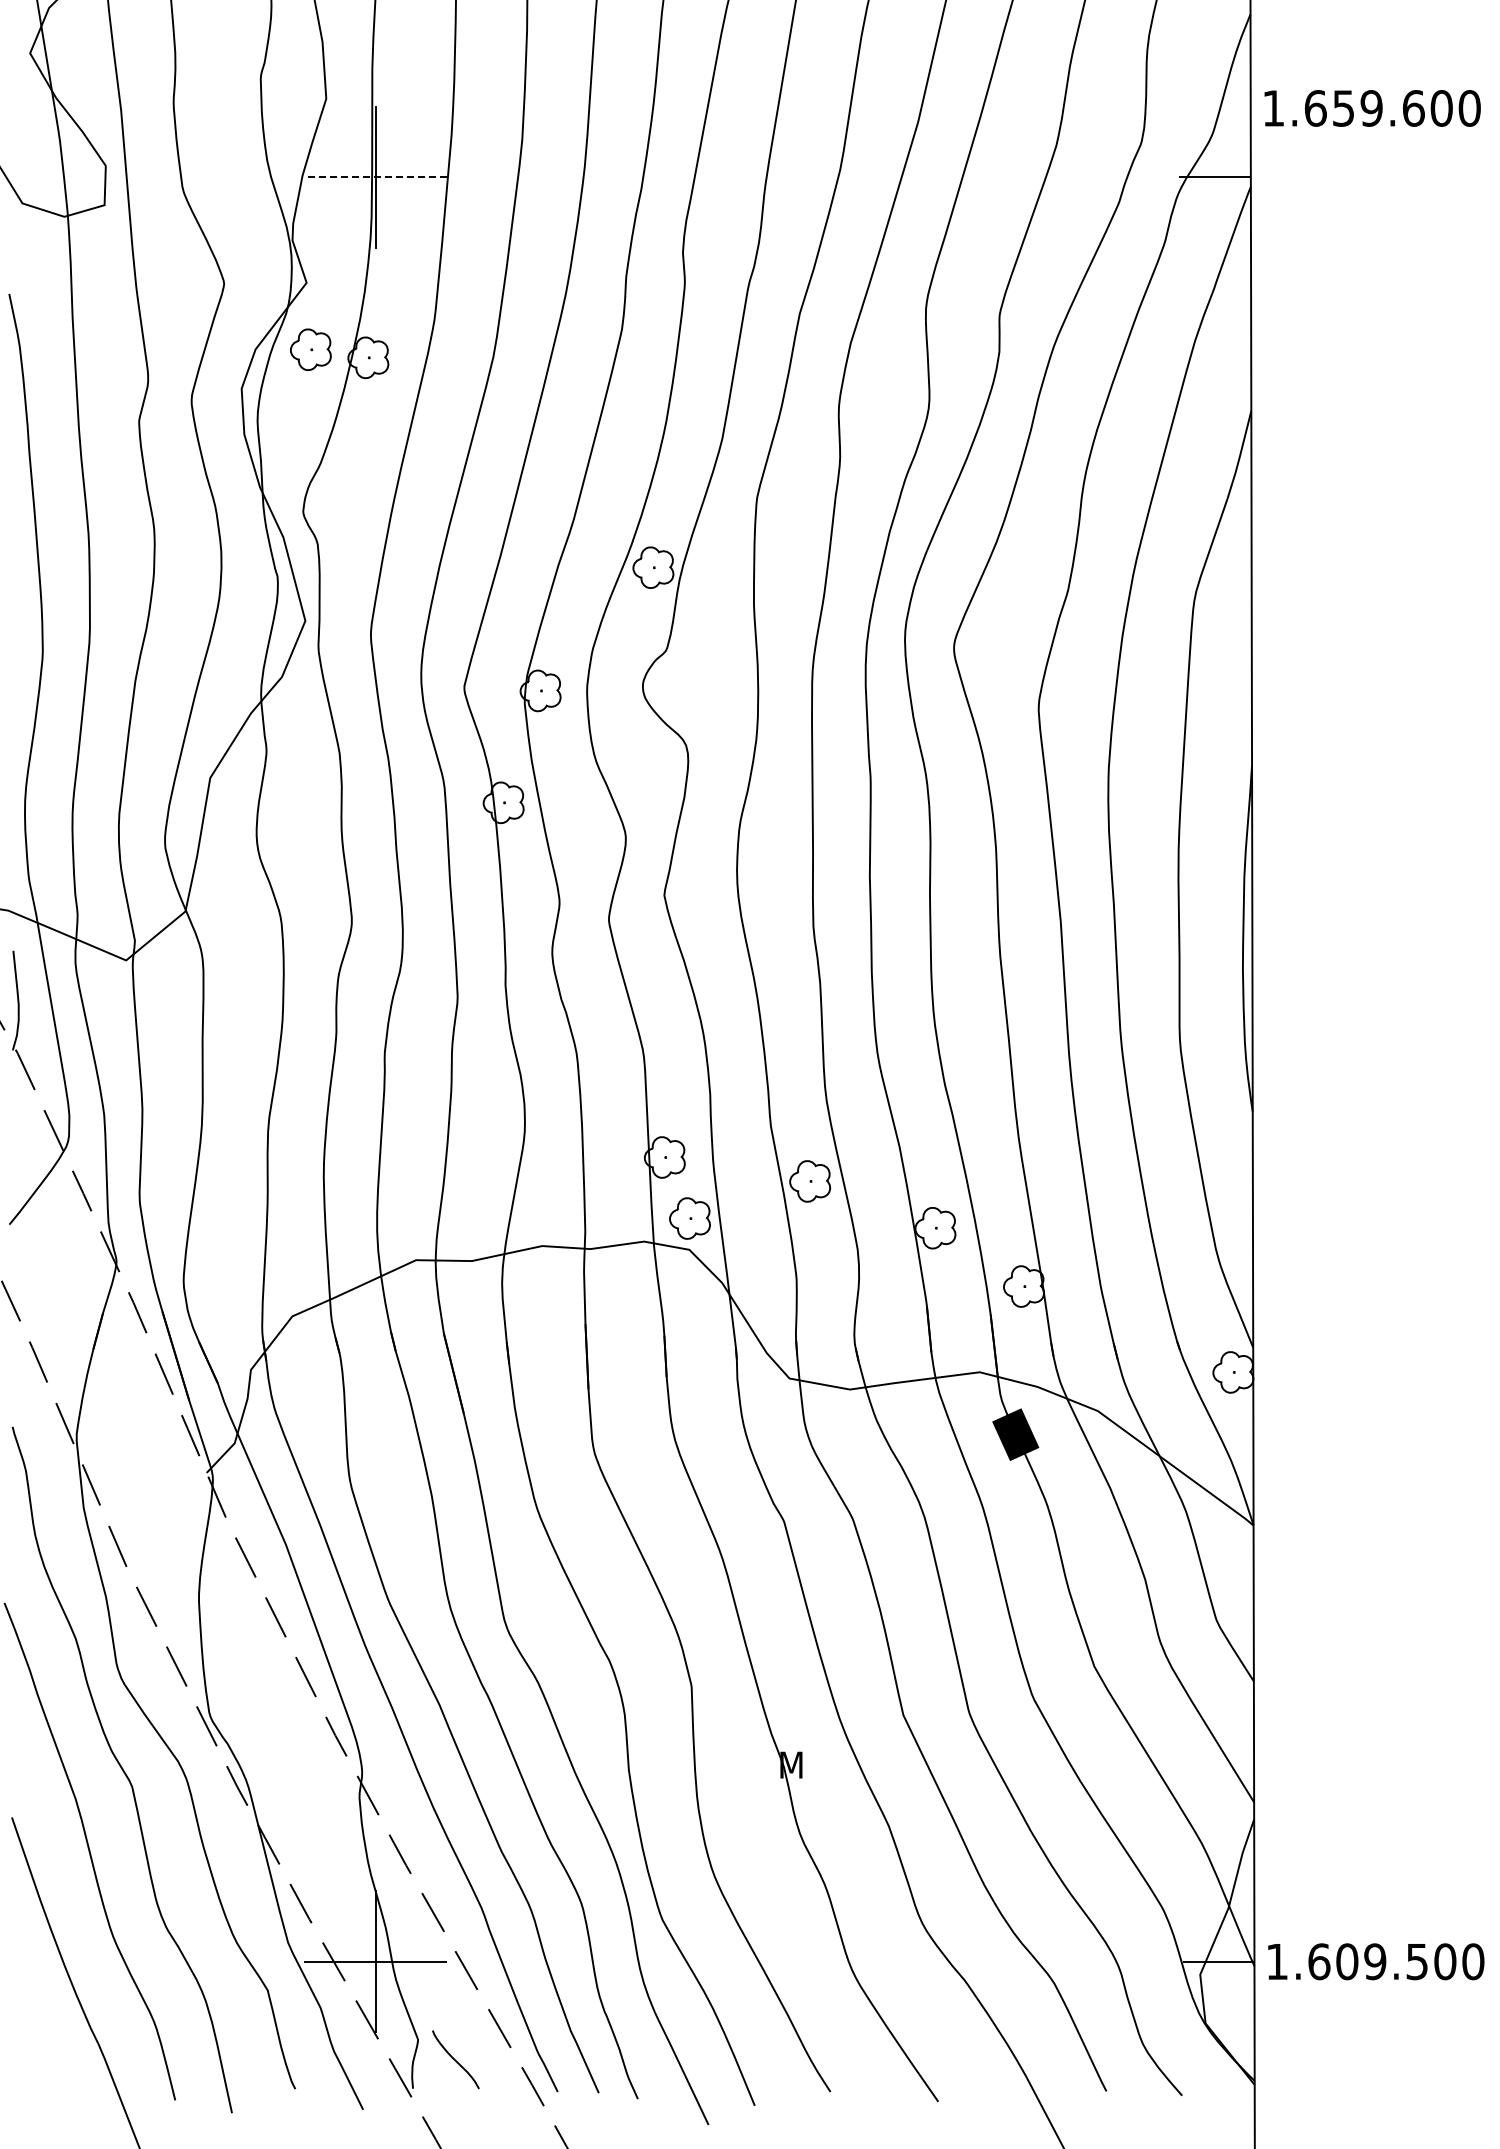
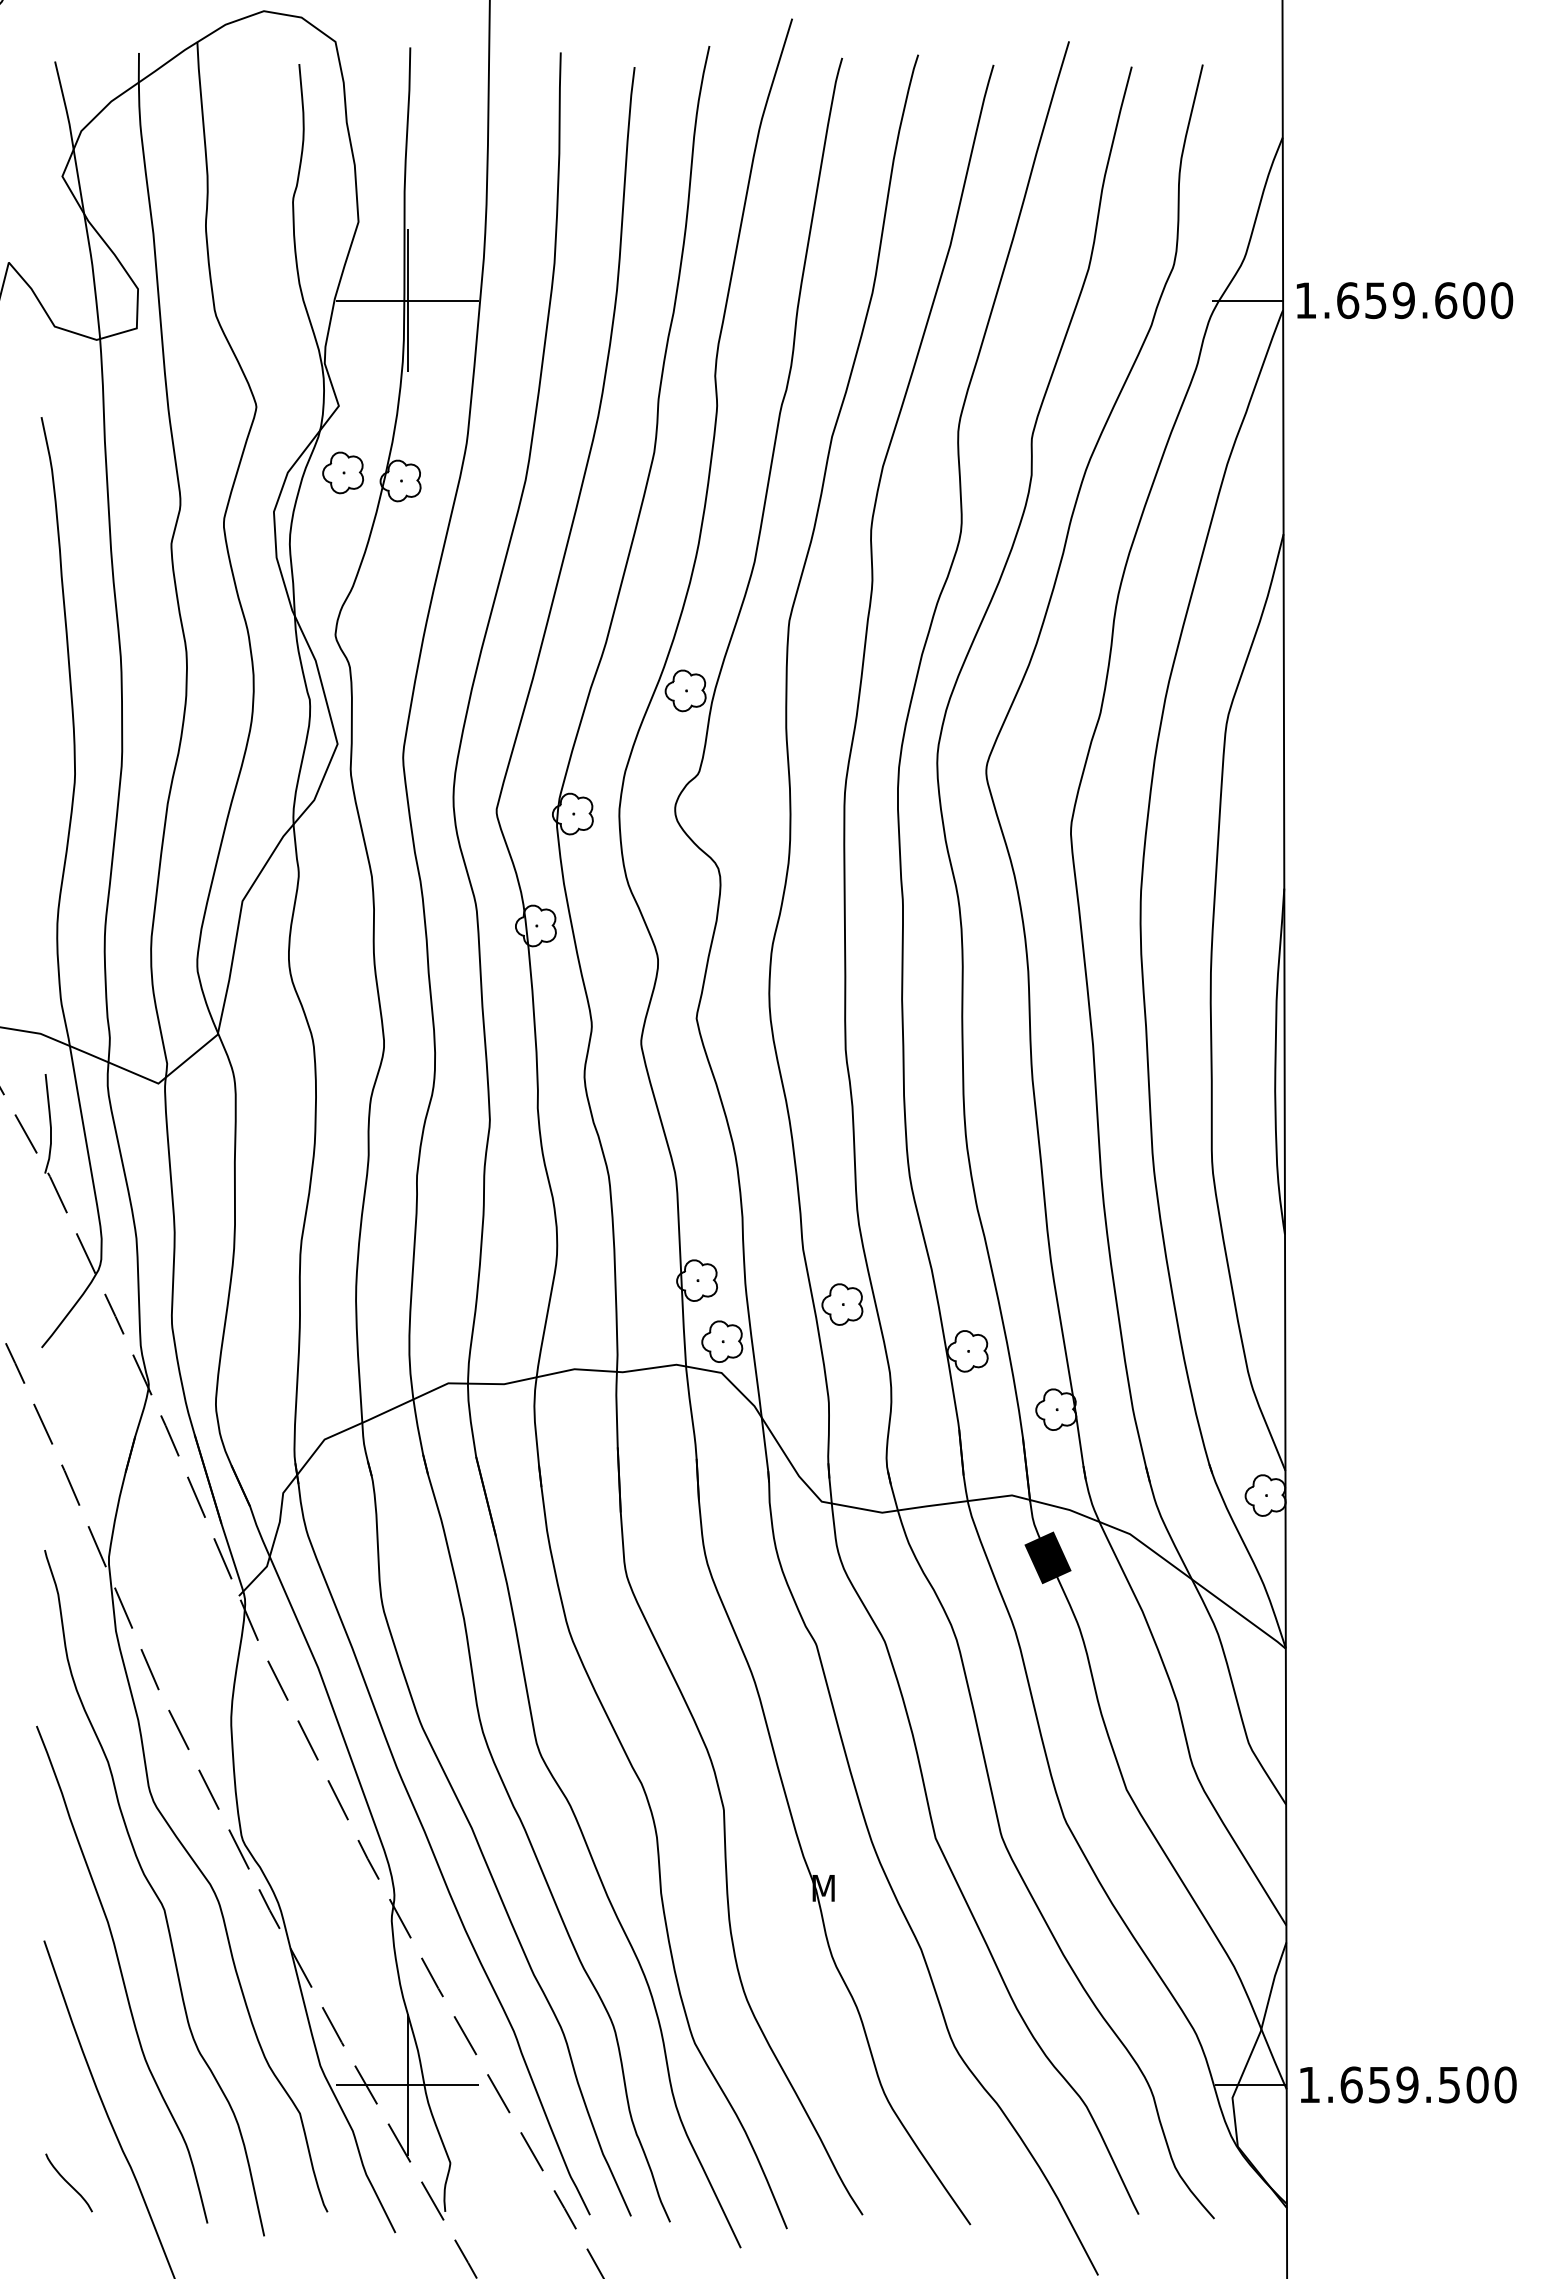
text: (1373, 108) -> (1405, 300), moved
line: (375, 177) -> (407, 300), dashed -> solid
text: (1347, 1961) -> (1379, 2084), 1.609.500 -> 1.659.500
curve: (455, 2059) -> (68, 2182), moved

